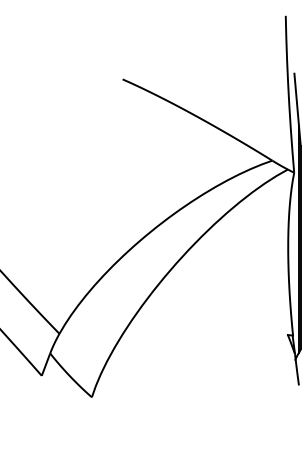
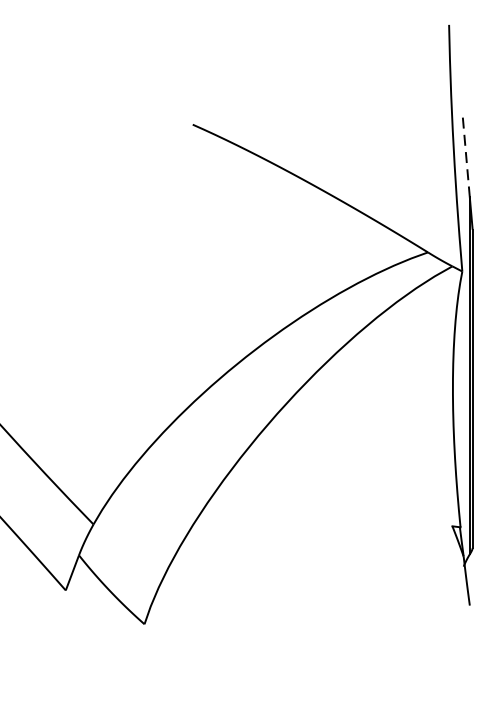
line: (296, 99) -> (465, 156), solid -> dashed

